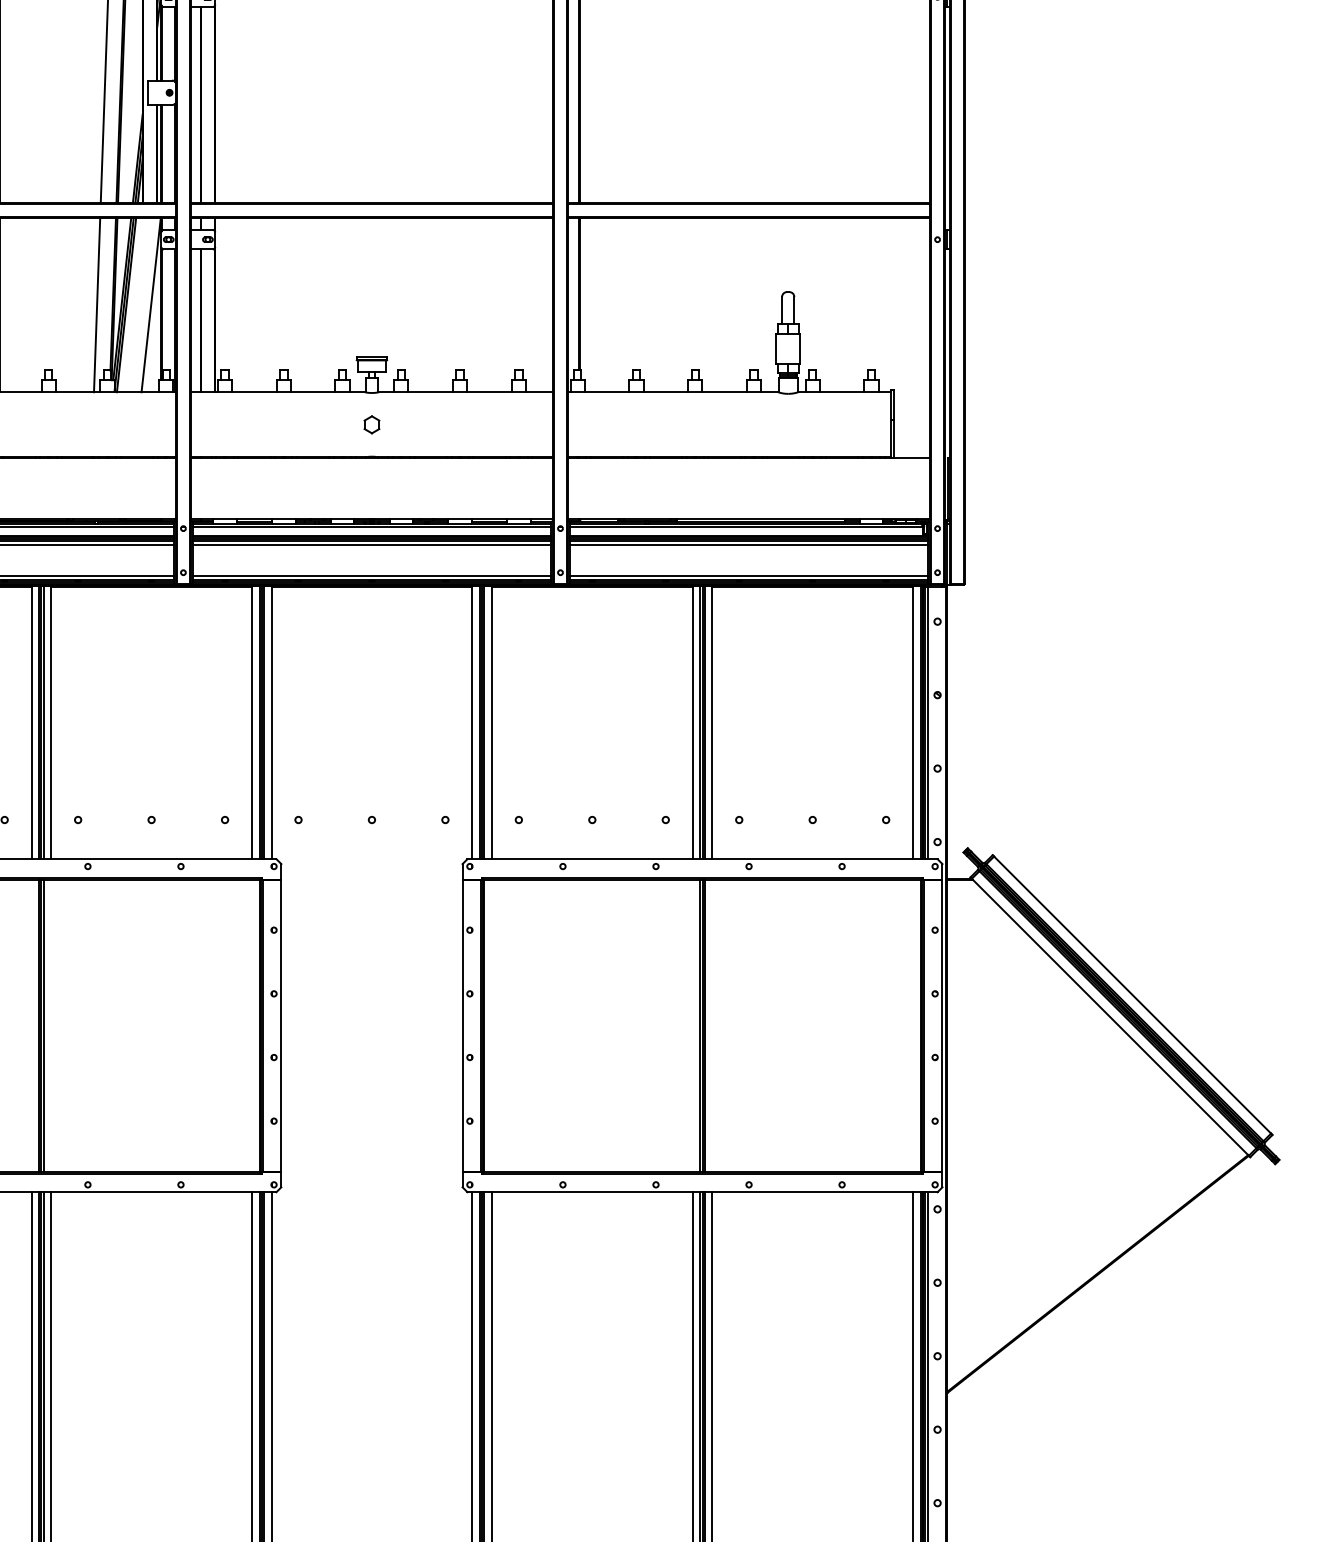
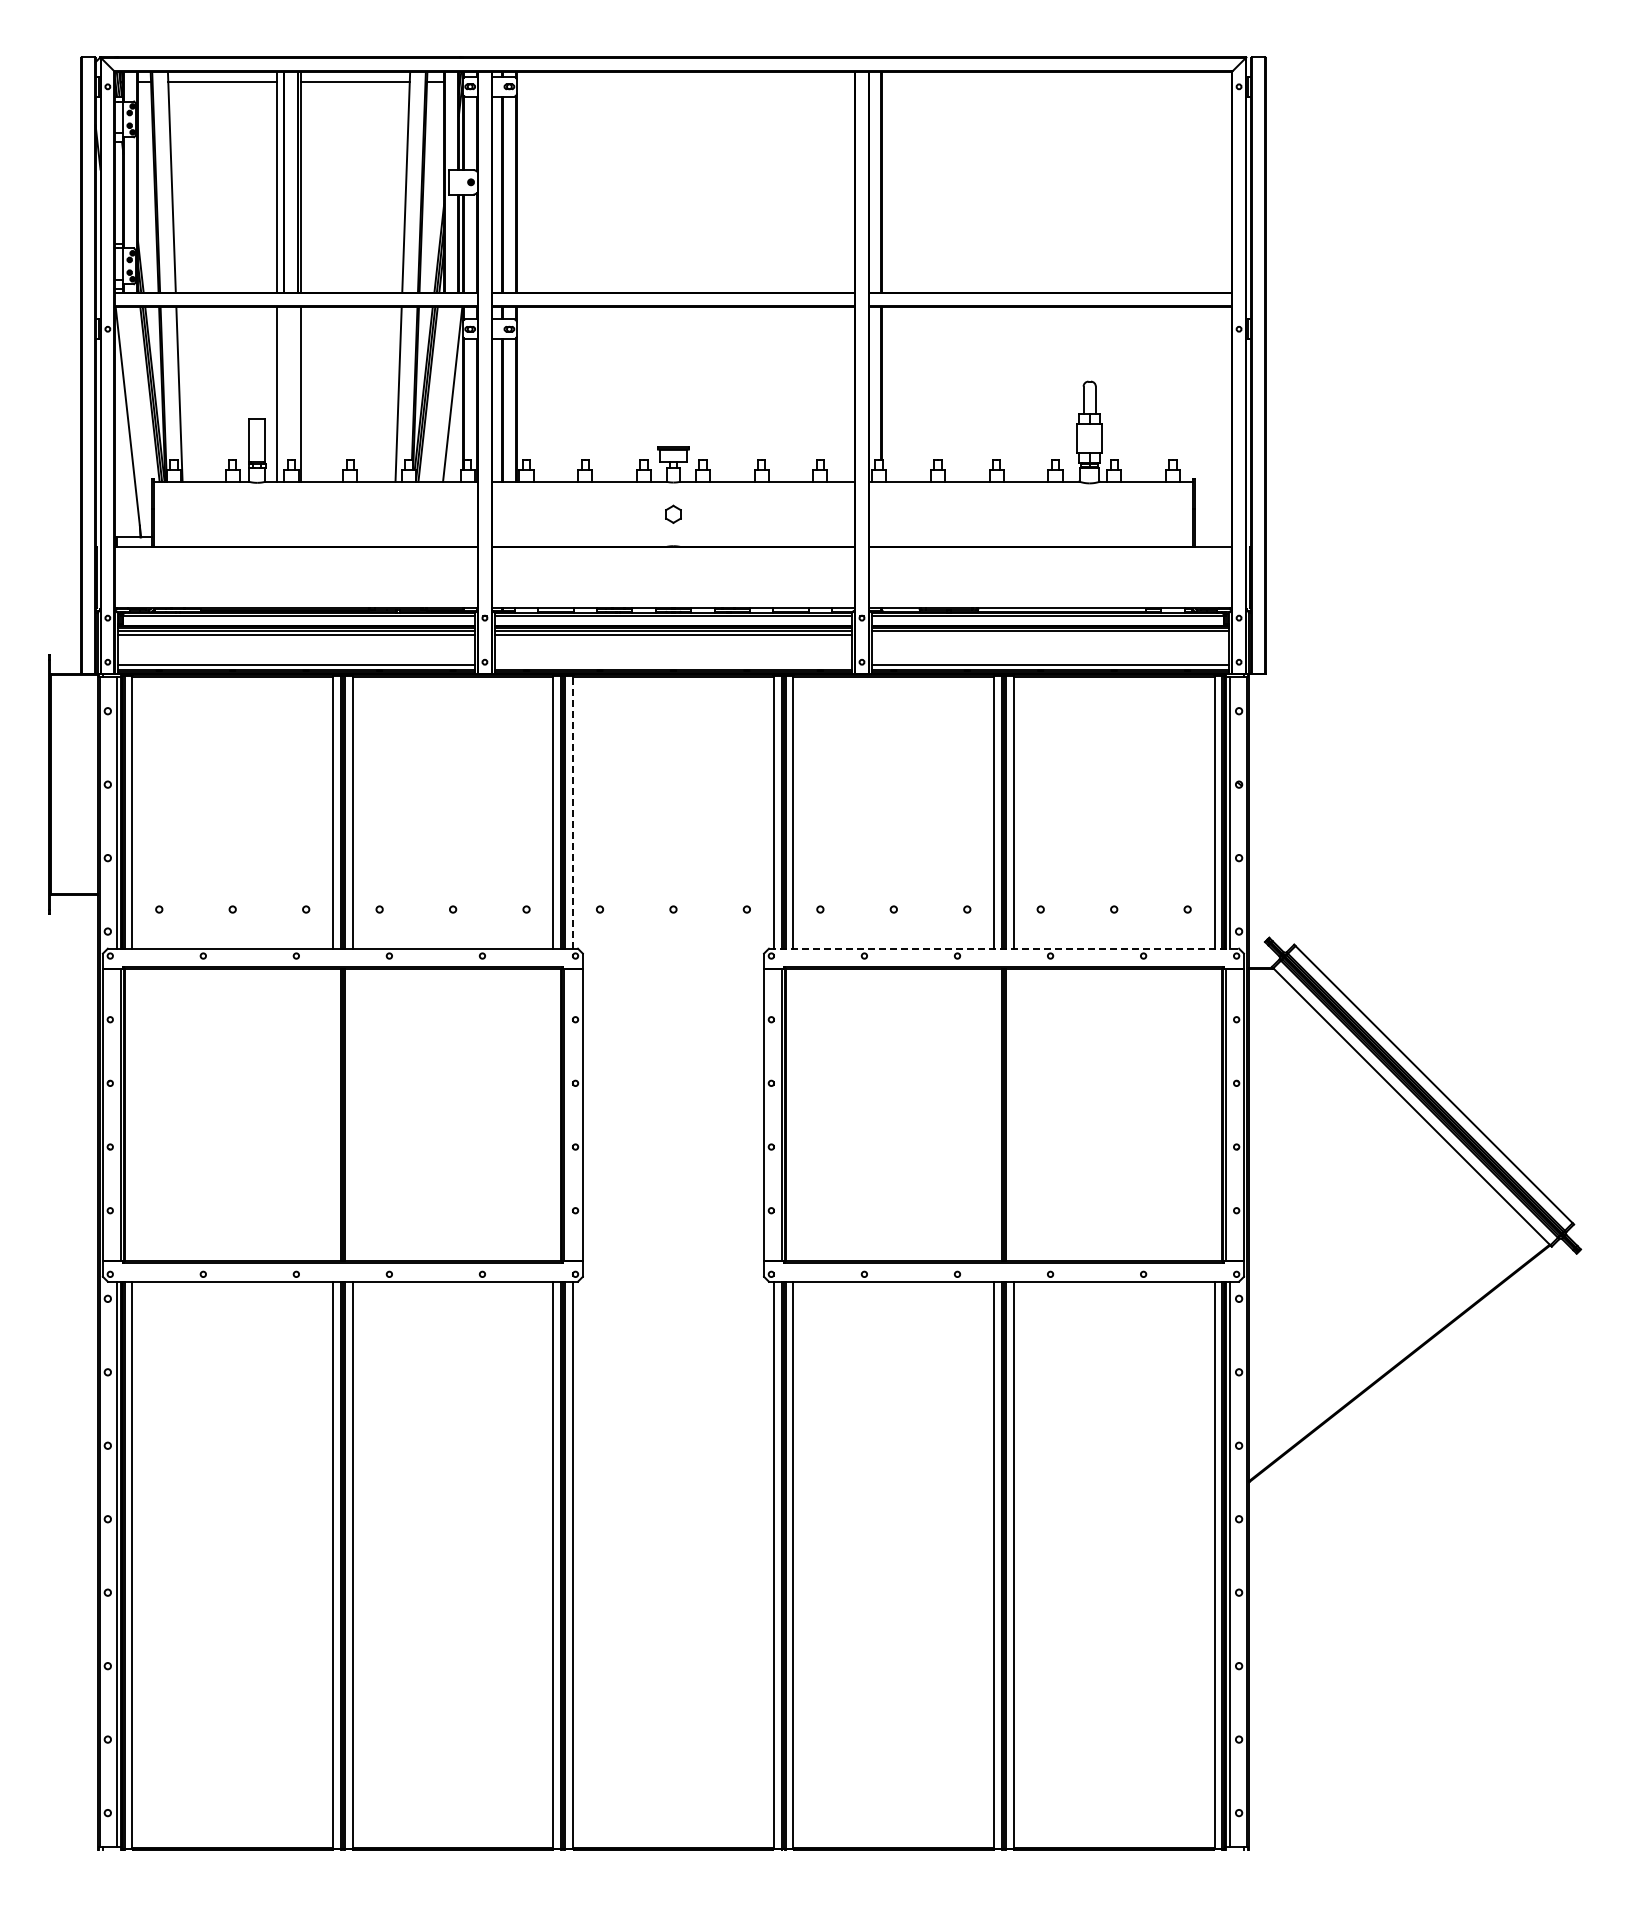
line: (749, 544) -> (1050, 634), removed
line: (372, 575) -> (673, 665), removed
line: (272, 722) -> (573, 812), solid -> dashed
line: (703, 858) -> (1004, 948), solid -> dashed

